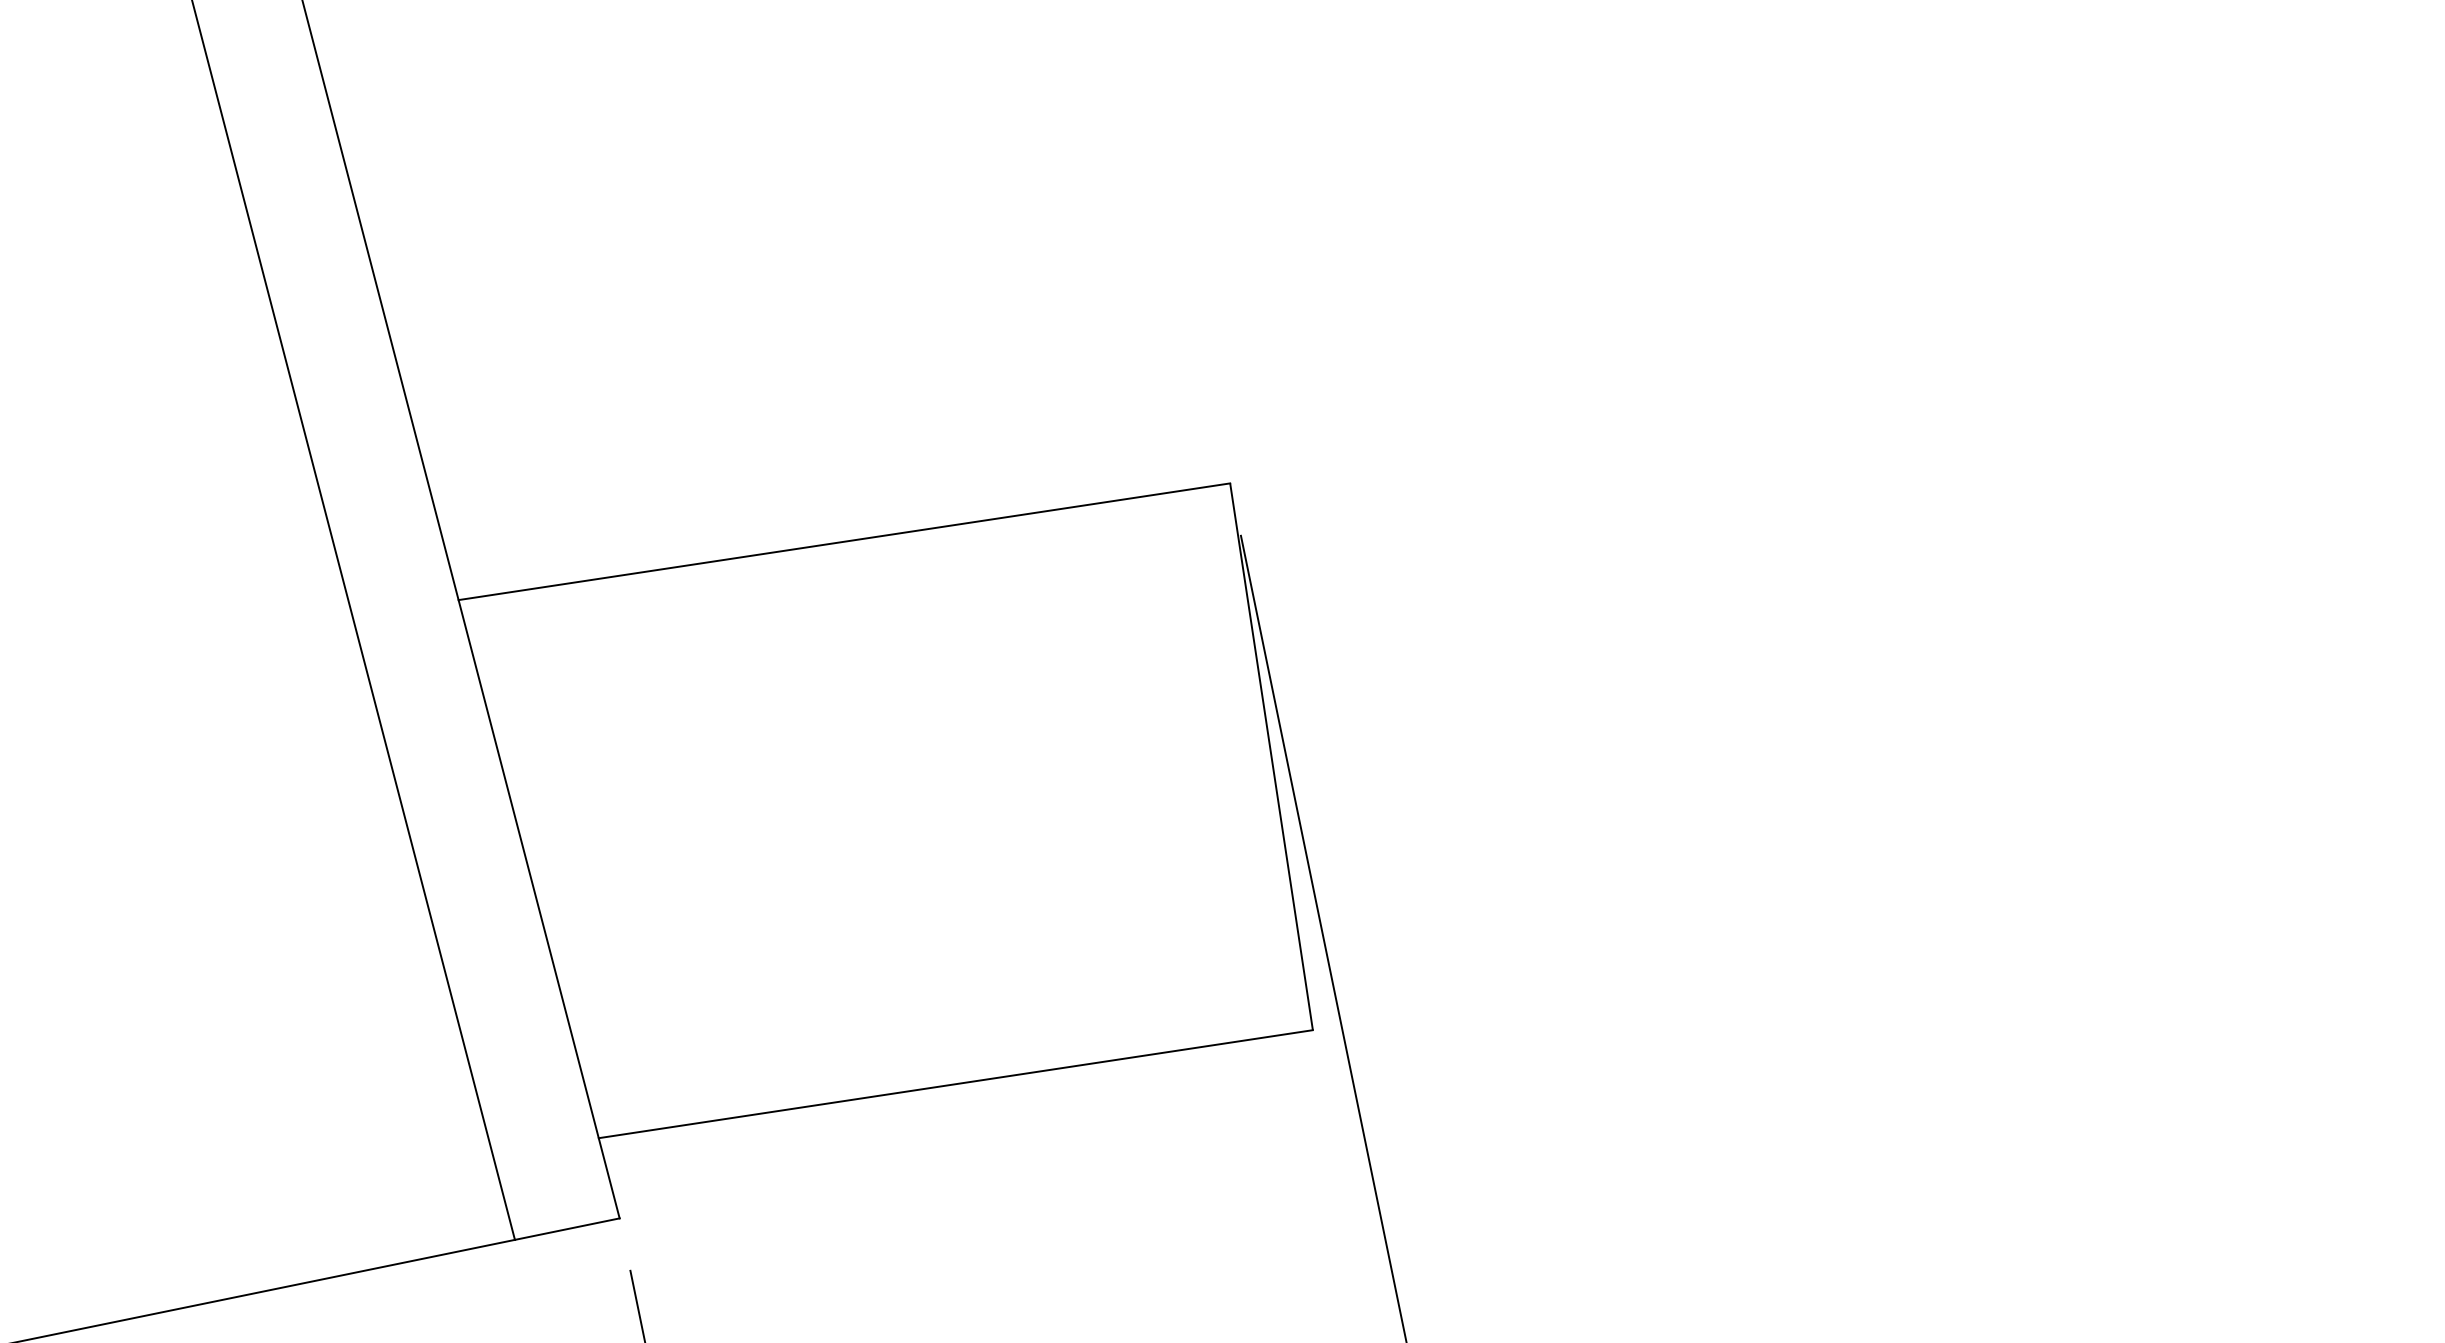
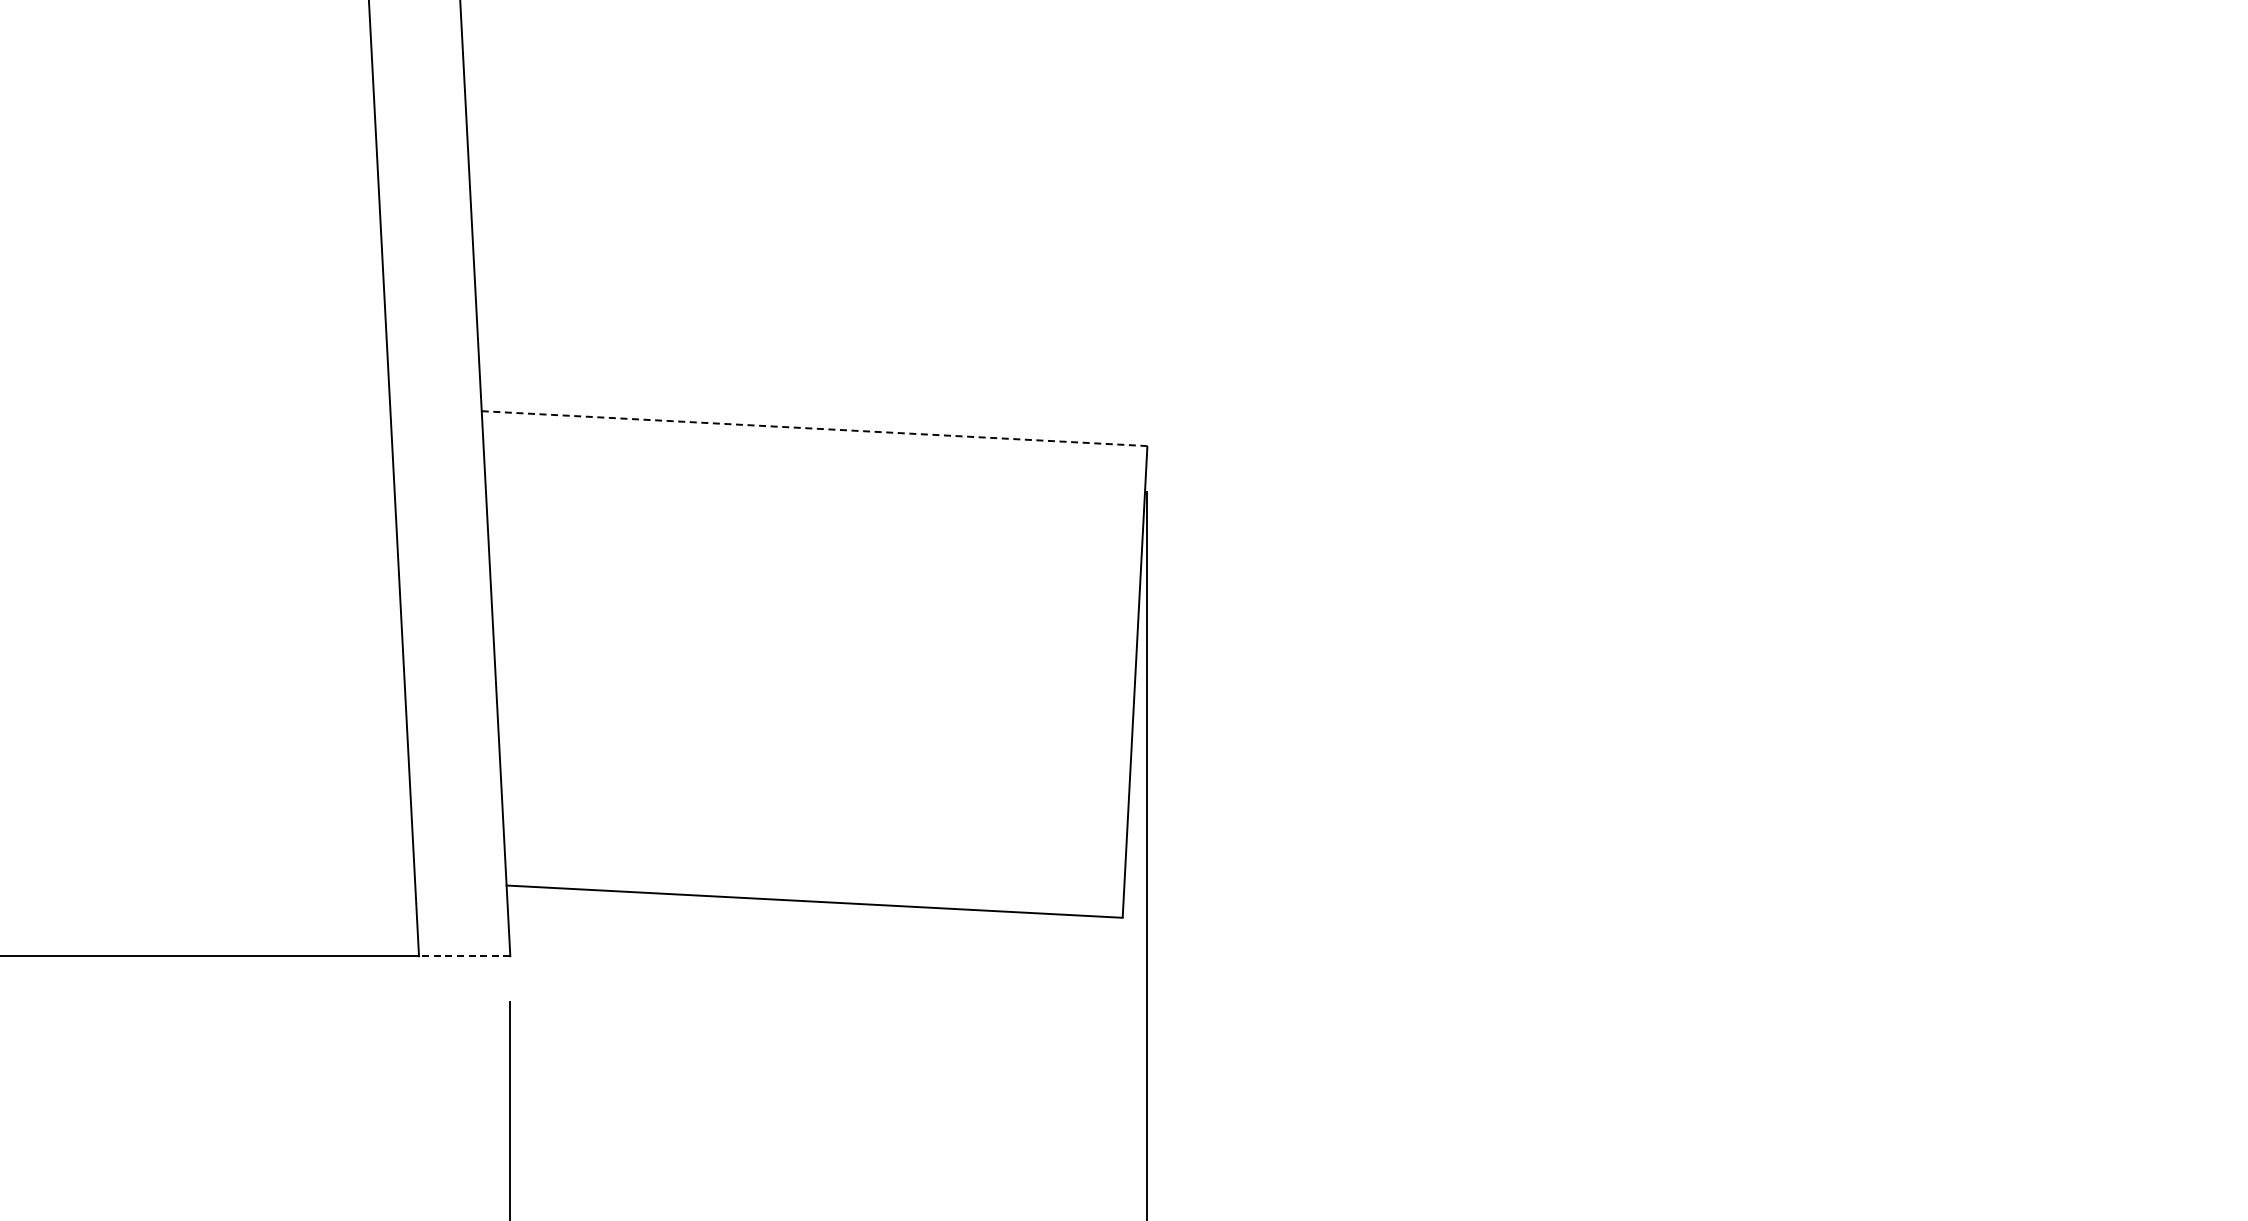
line: (844, 541) -> (814, 428), solid -> dashed
line: (567, 1229) -> (464, 956), solid -> dashed

